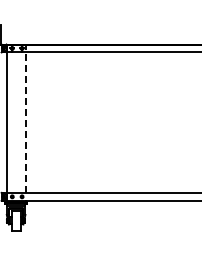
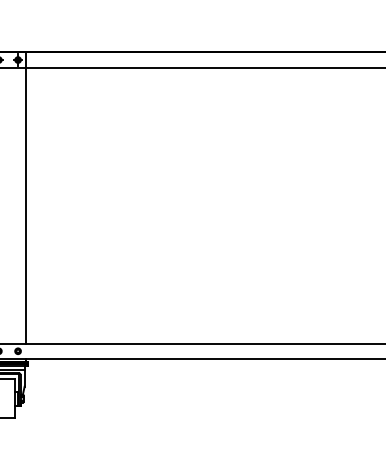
line: (26, 118) -> (26, 197), dashed -> solid

